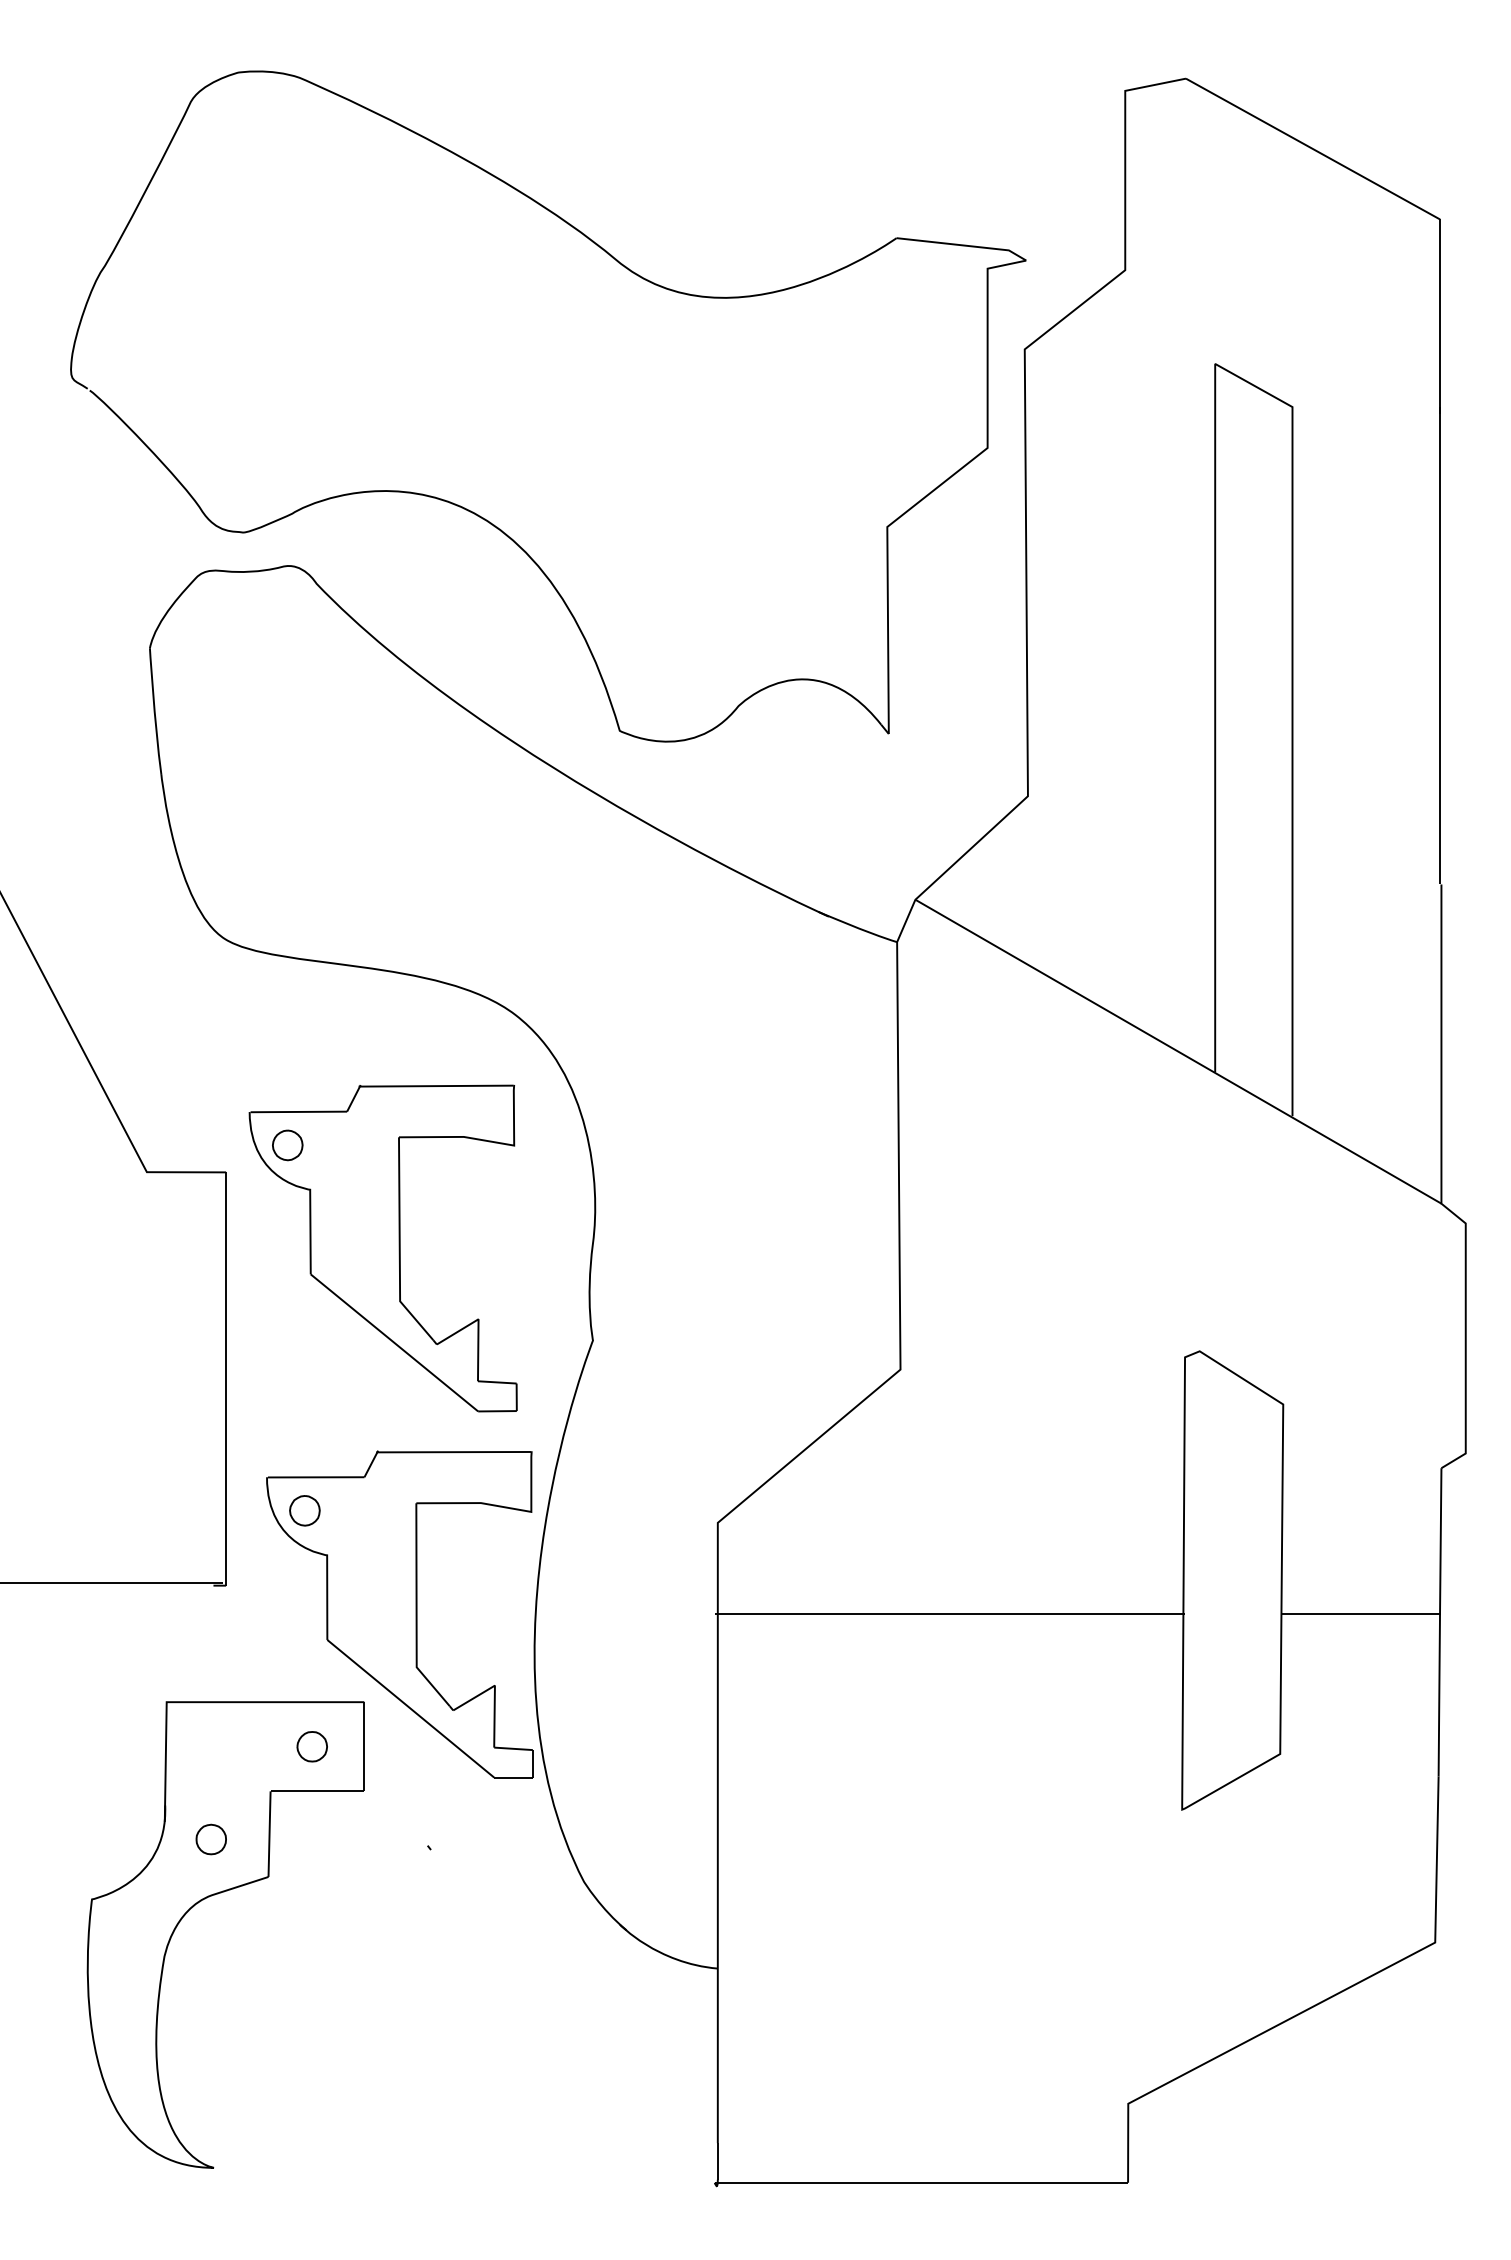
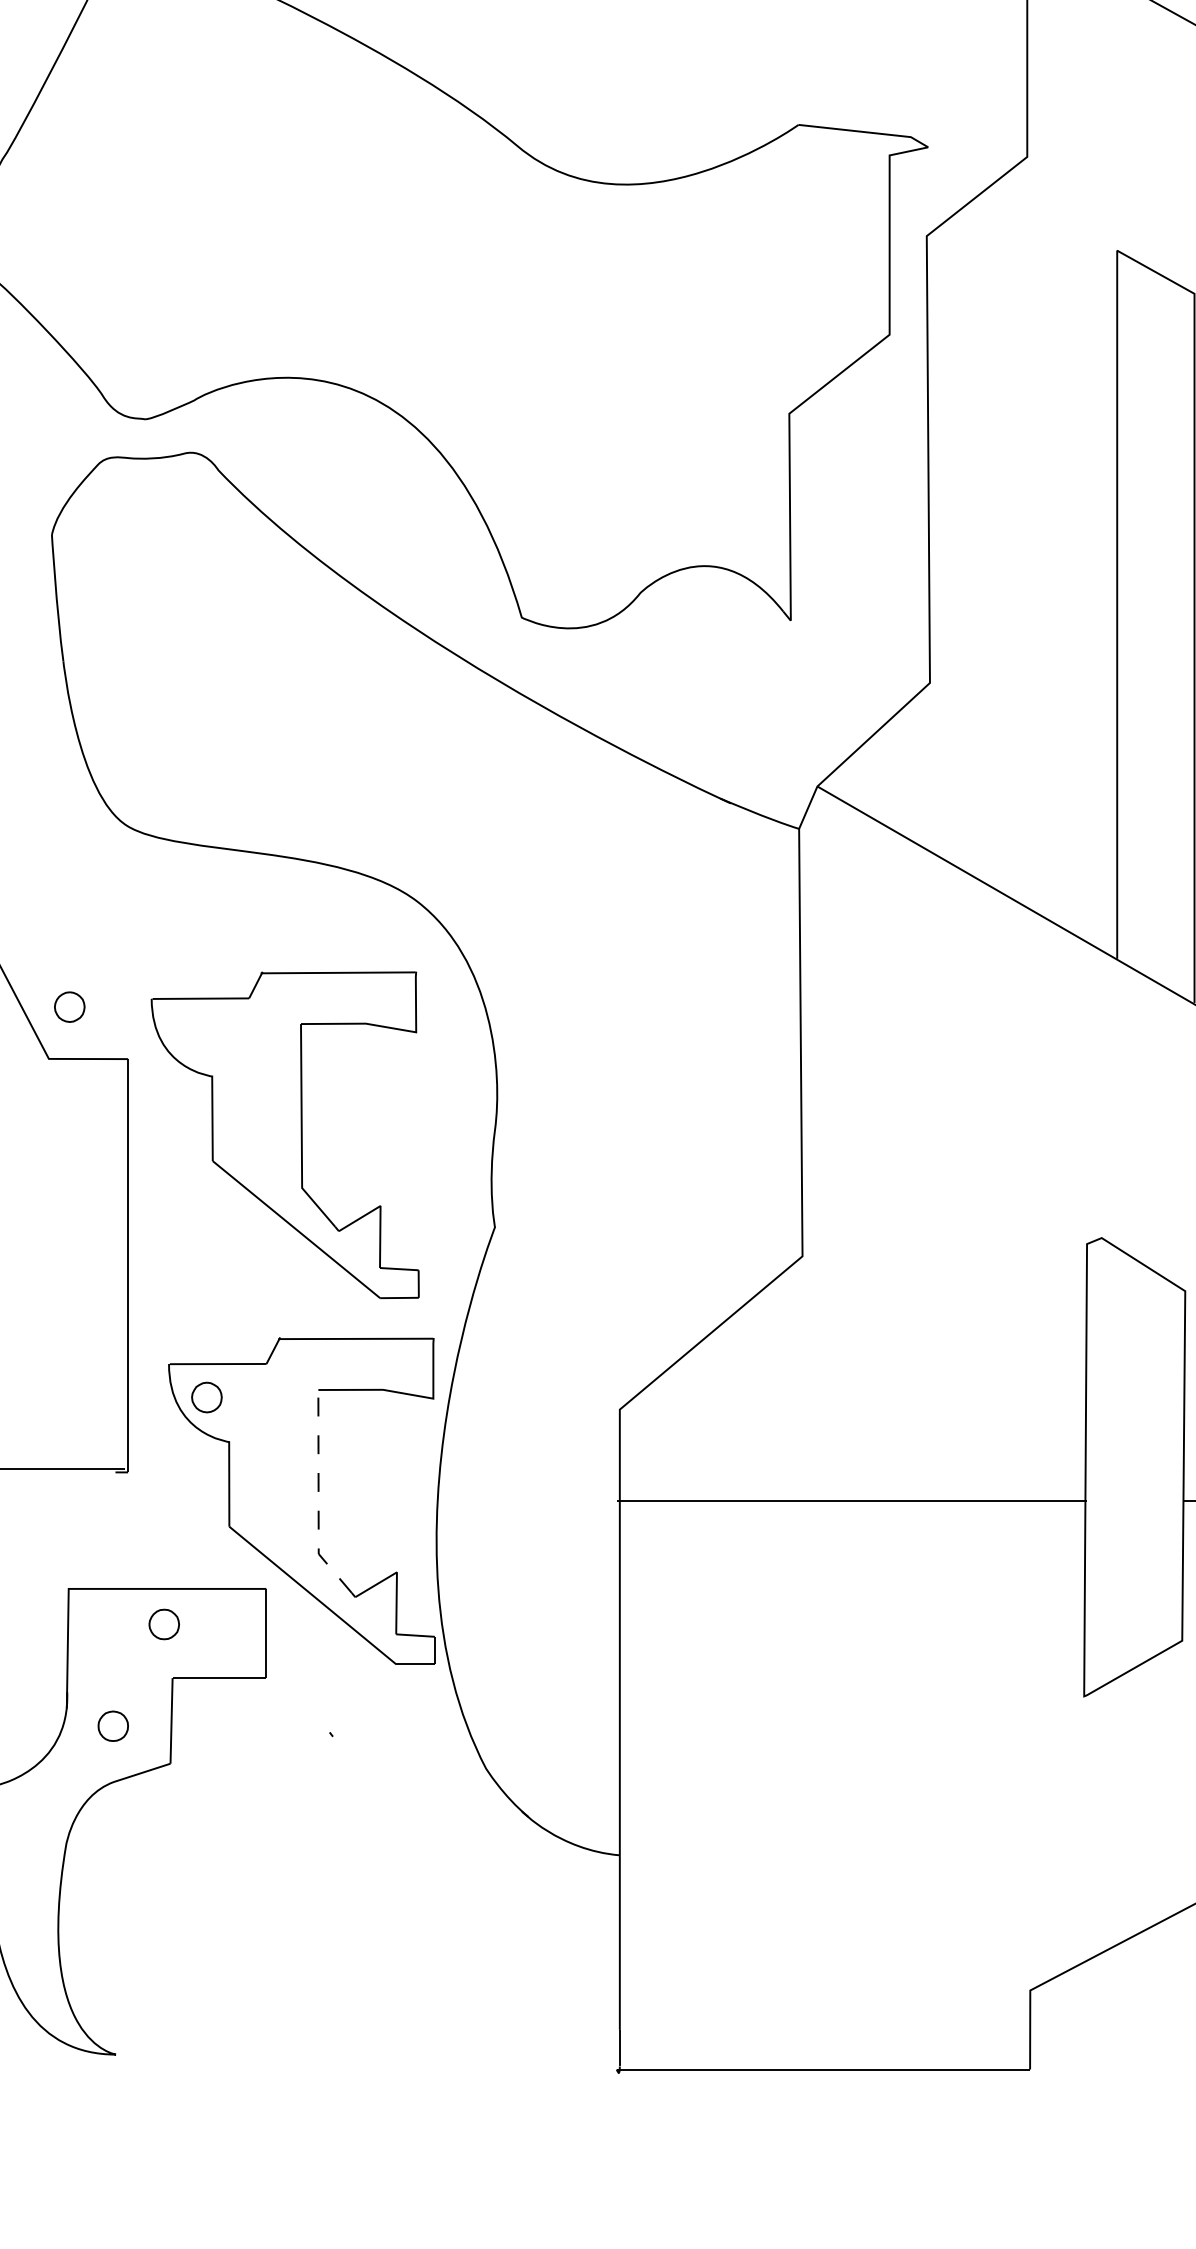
part: (287, 1145) -> (69, 1007), moved
line: (416, 1610) -> (318, 1497), solid -> dashed
part: (311, 1746) -> (163, 1624), moved

